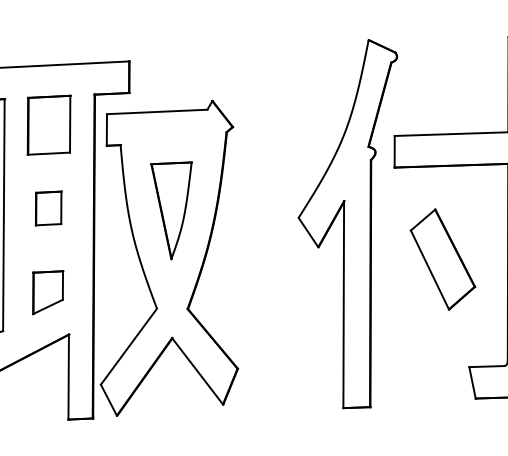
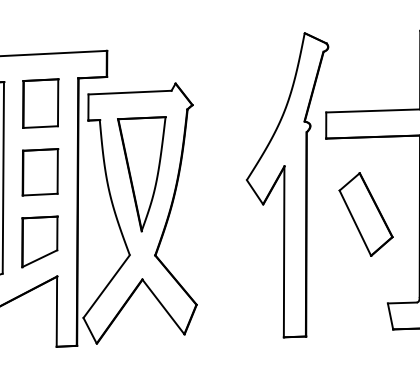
part: (48, 208) -> (40, 172), size x1.67
part: (171, 211) -> (141, 174), size x1.43
part: (47, 292) -> (39, 241), size x1.43

